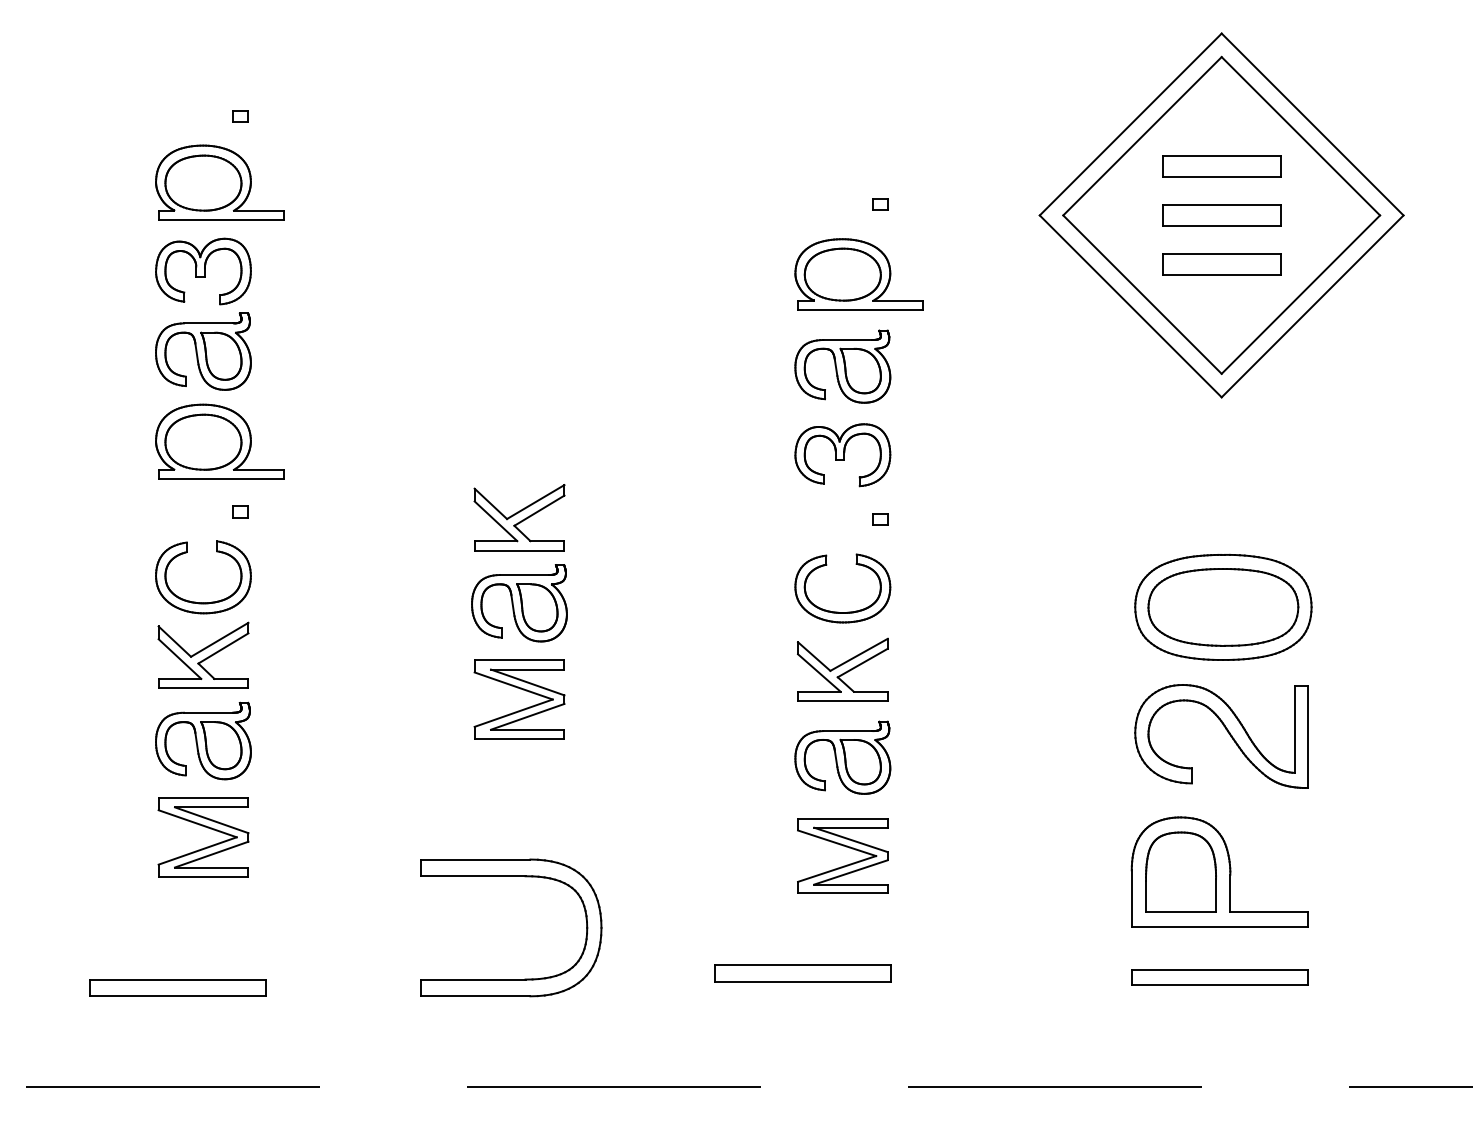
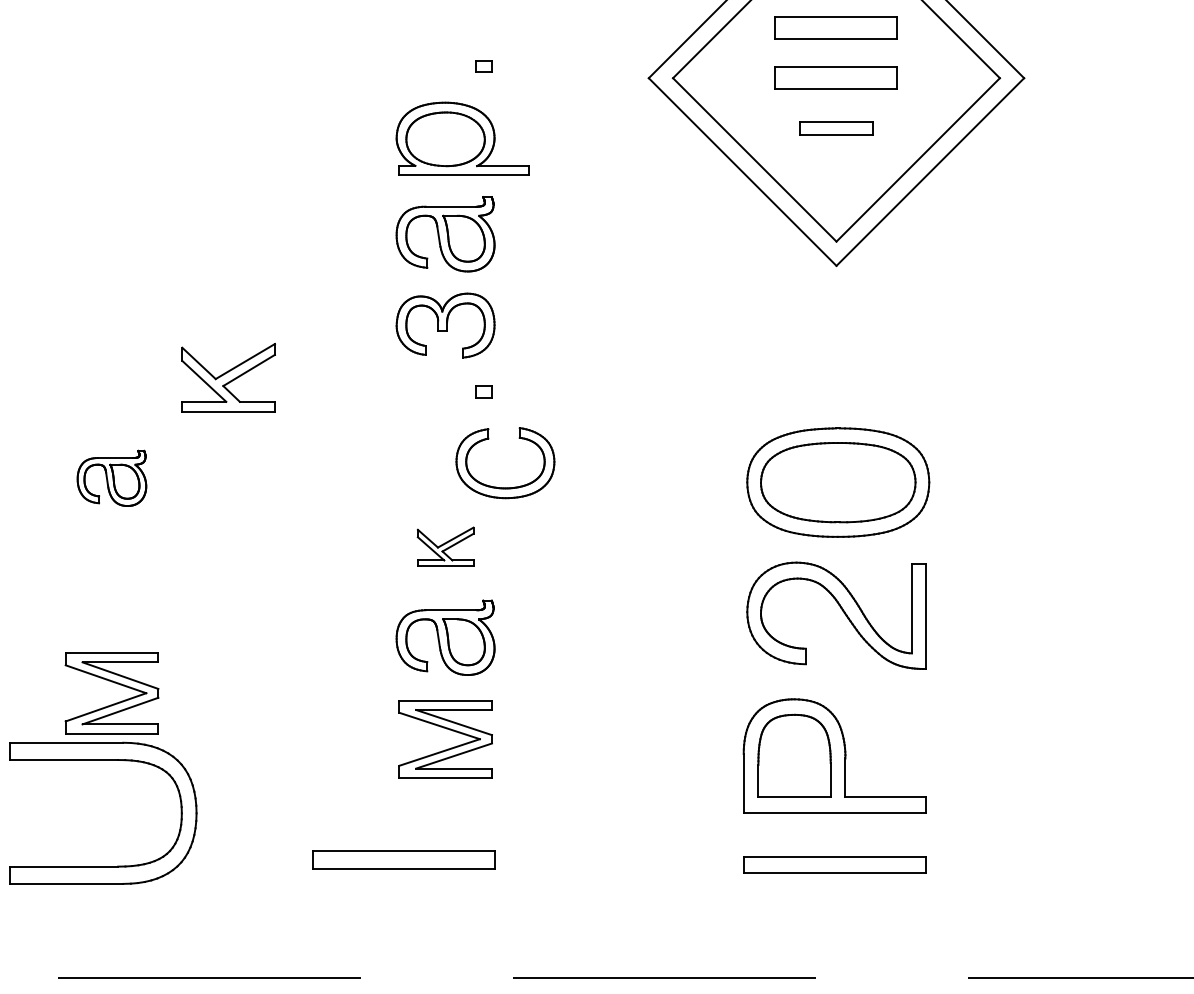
part: (1221, 264) -> (836, 128), size x0.6
part: (519, 517) -> (228, 377), moved
part: (519, 603) -> (111, 478), size x0.7
part: (838, 611) -> (500, 486), moved
part: (842, 669) -> (445, 546), size x0.6
part: (523, 690) -> (116, 683), moved

